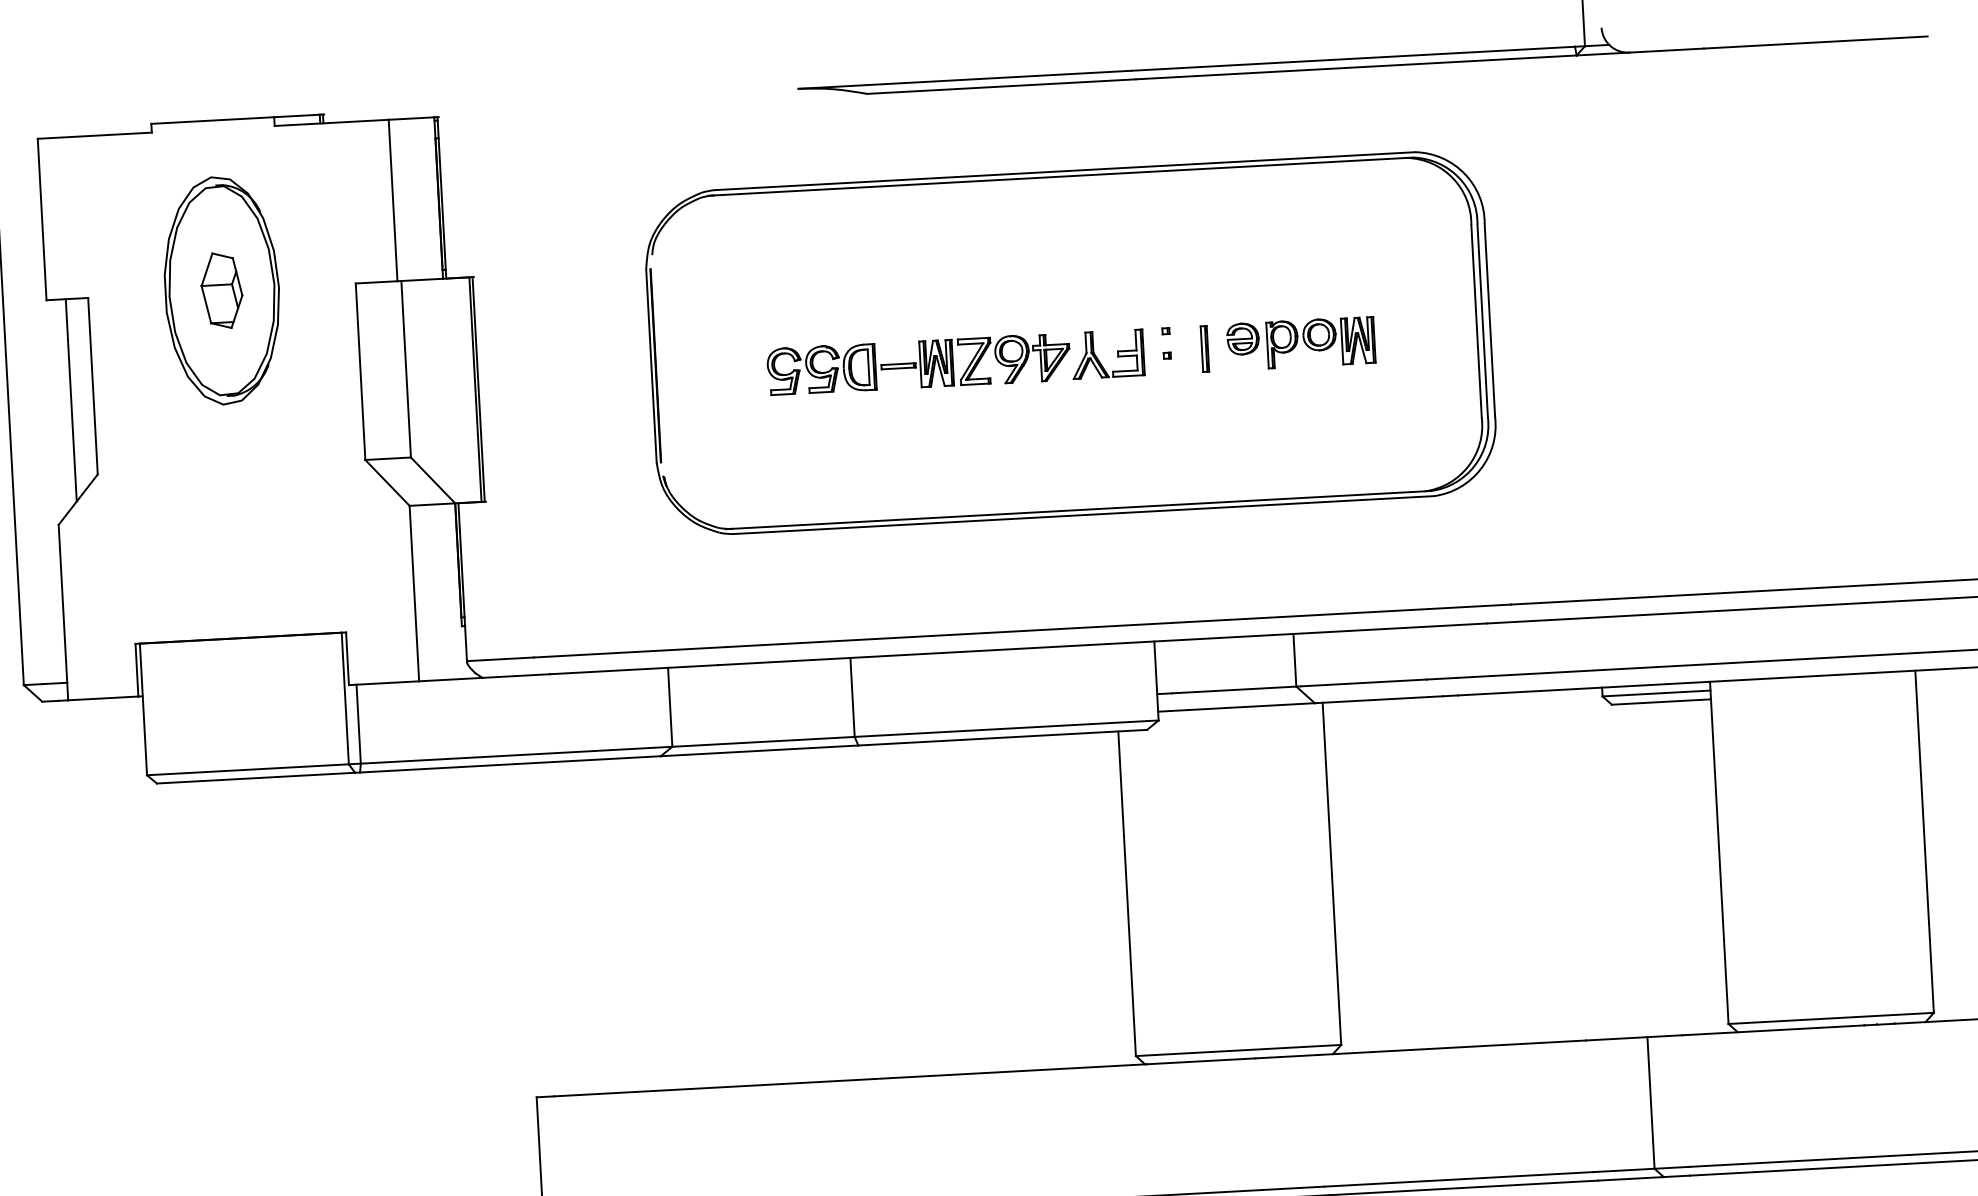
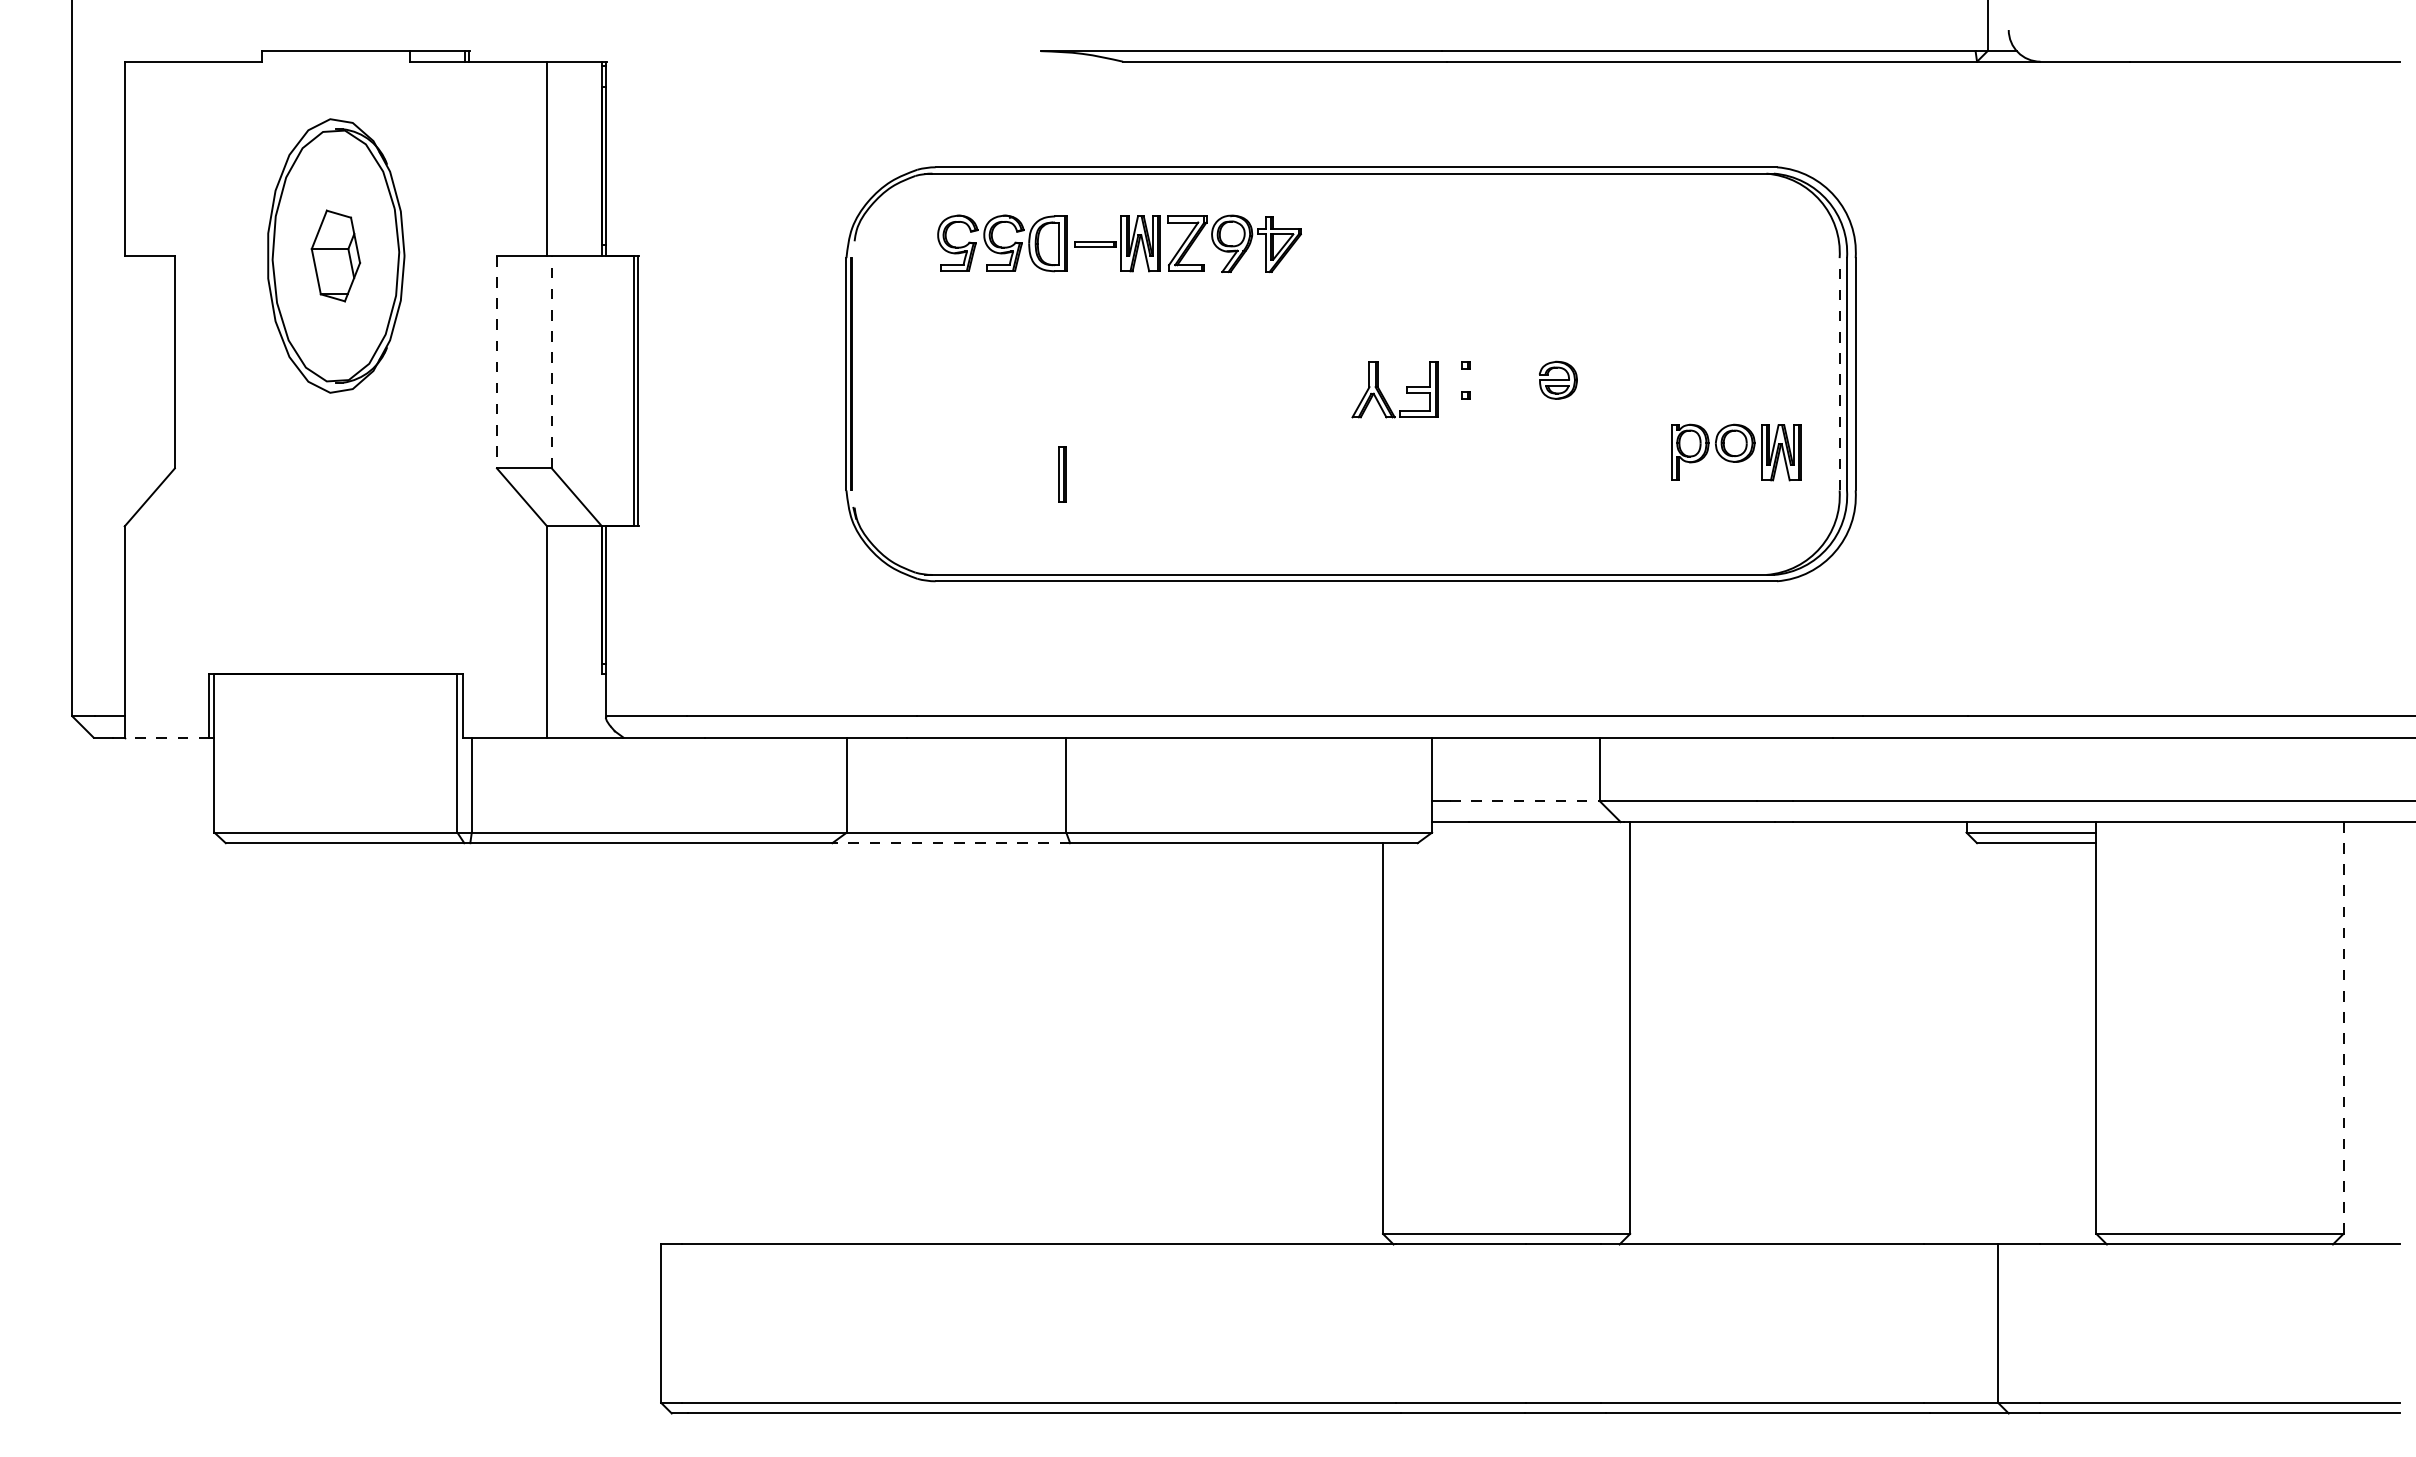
line: (1476, 320) -> (1839, 373), solid -> dashed
part: (1320, 342) -> (1736, 452), moved
part: (1204, 348) -> (1062, 474), moved
part: (918, 364) -> (1119, 243), moved
line: (405, 368) -> (551, 361), solid -> dashed
line: (360, 371) -> (496, 362), solid -> dashed
line: (70, 400) -> (147, 377), removed
line: (1233, 689) -> (1524, 800), solid -> dashed
line: (102, 698) -> (166, 737), solid -> dashed
line: (759, 751) -> (951, 843), solid -> dashed
line: (1924, 842) -> (2343, 1028), solid -> dashed

